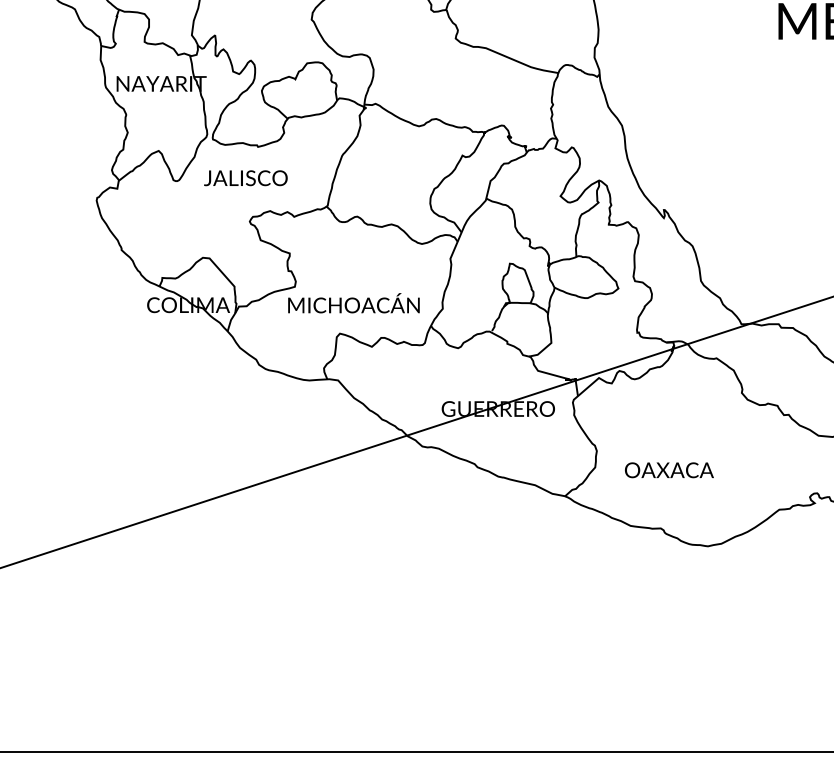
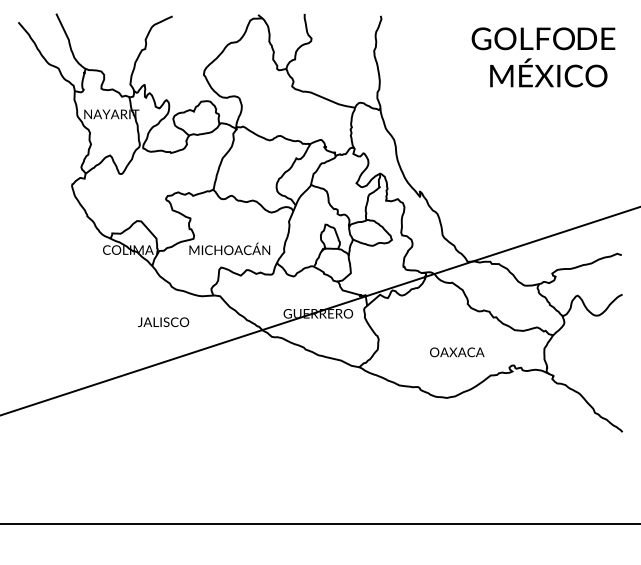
text: (245, 178) -> (163, 322), moved
text: (669, 470) -> (457, 352), moved

